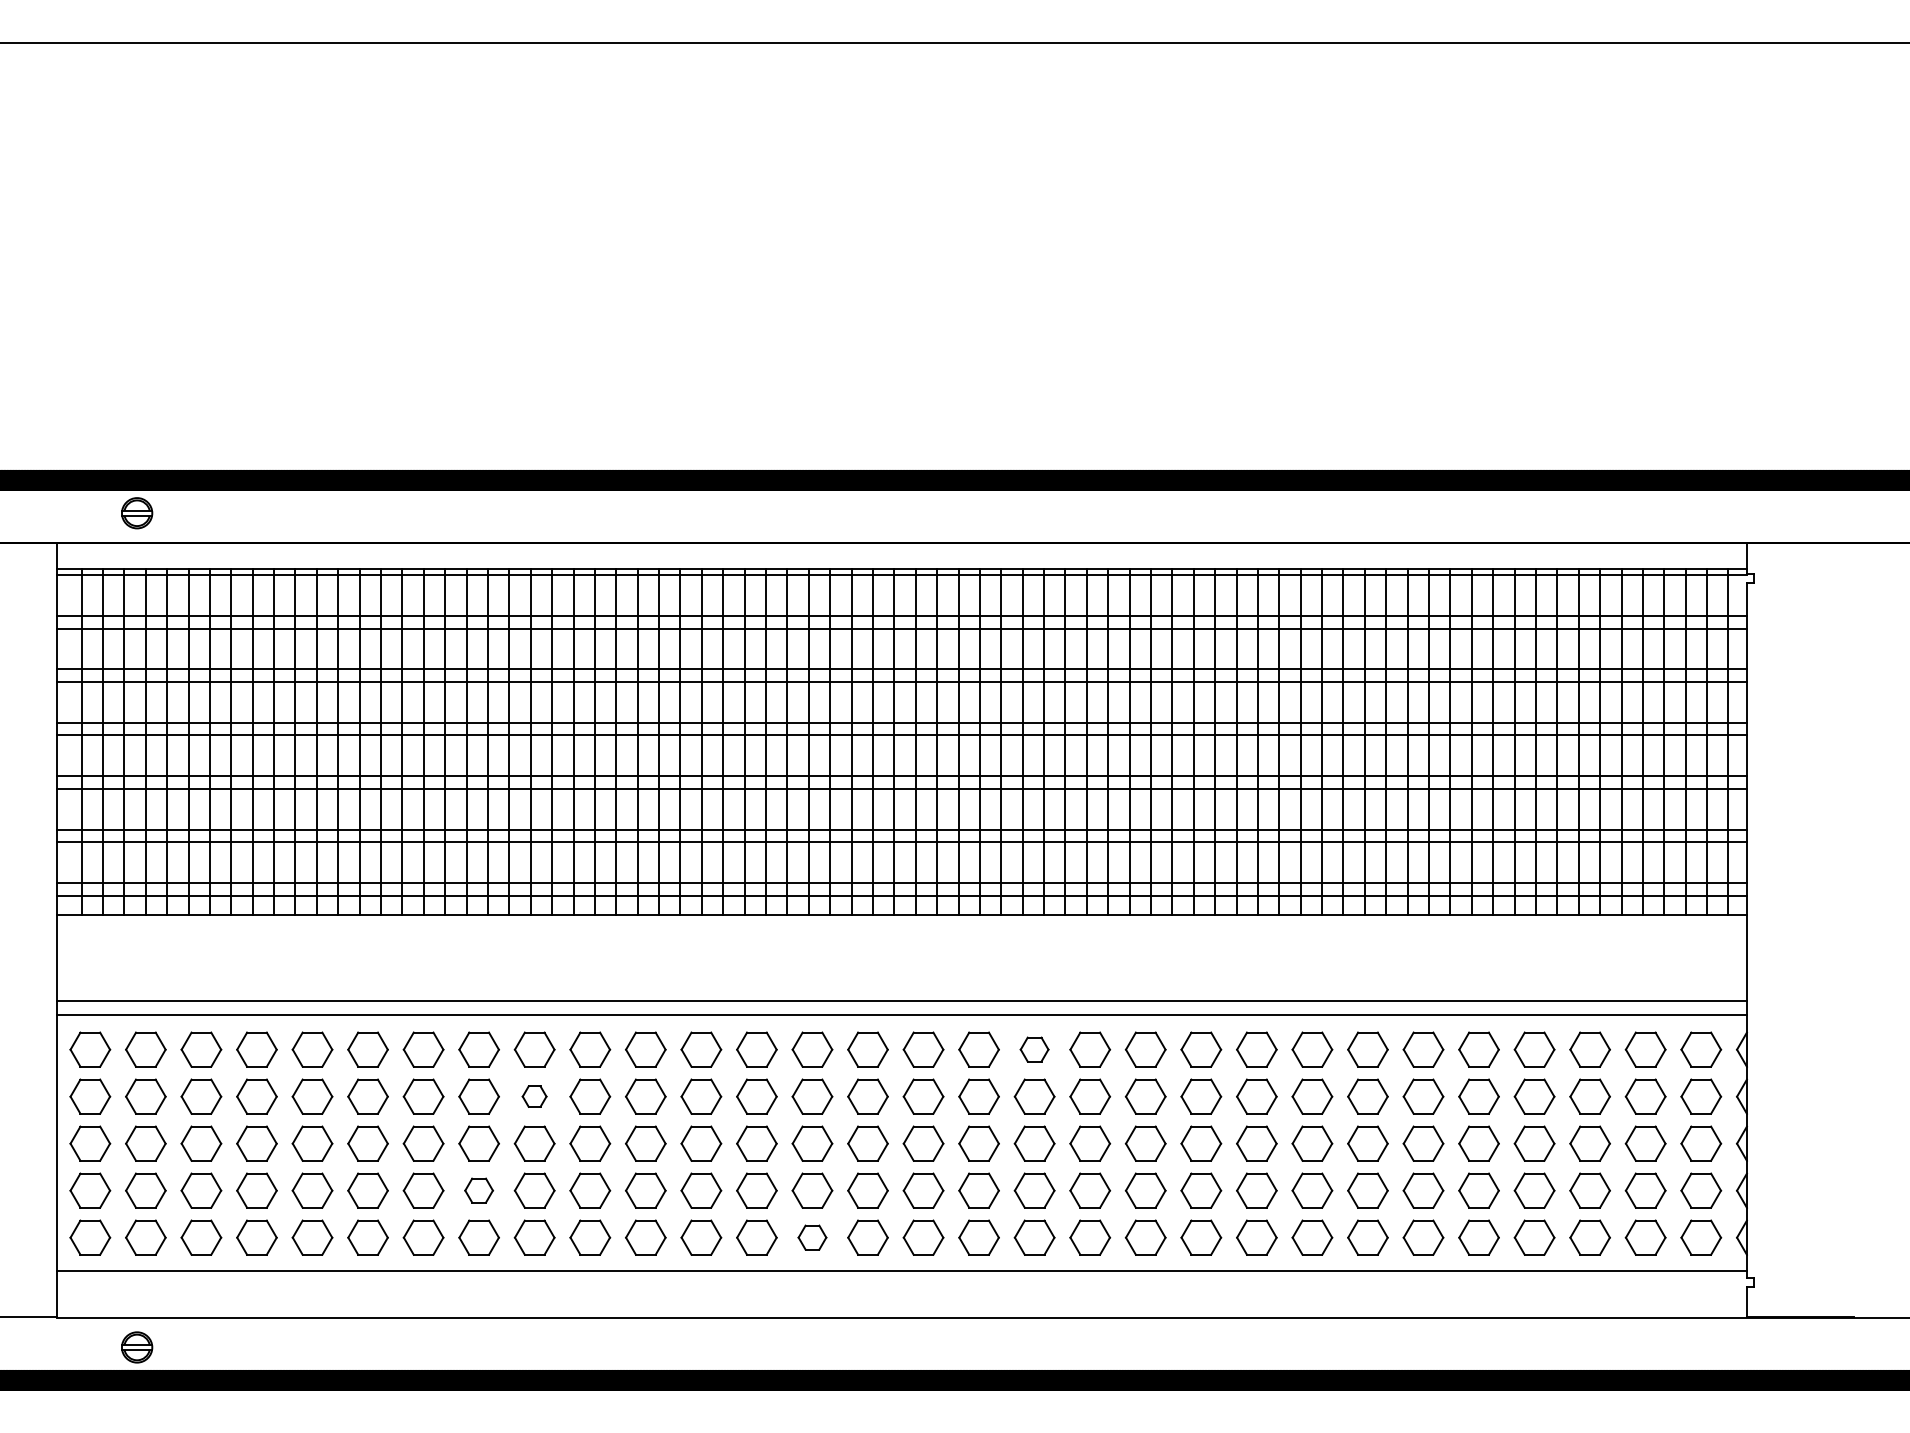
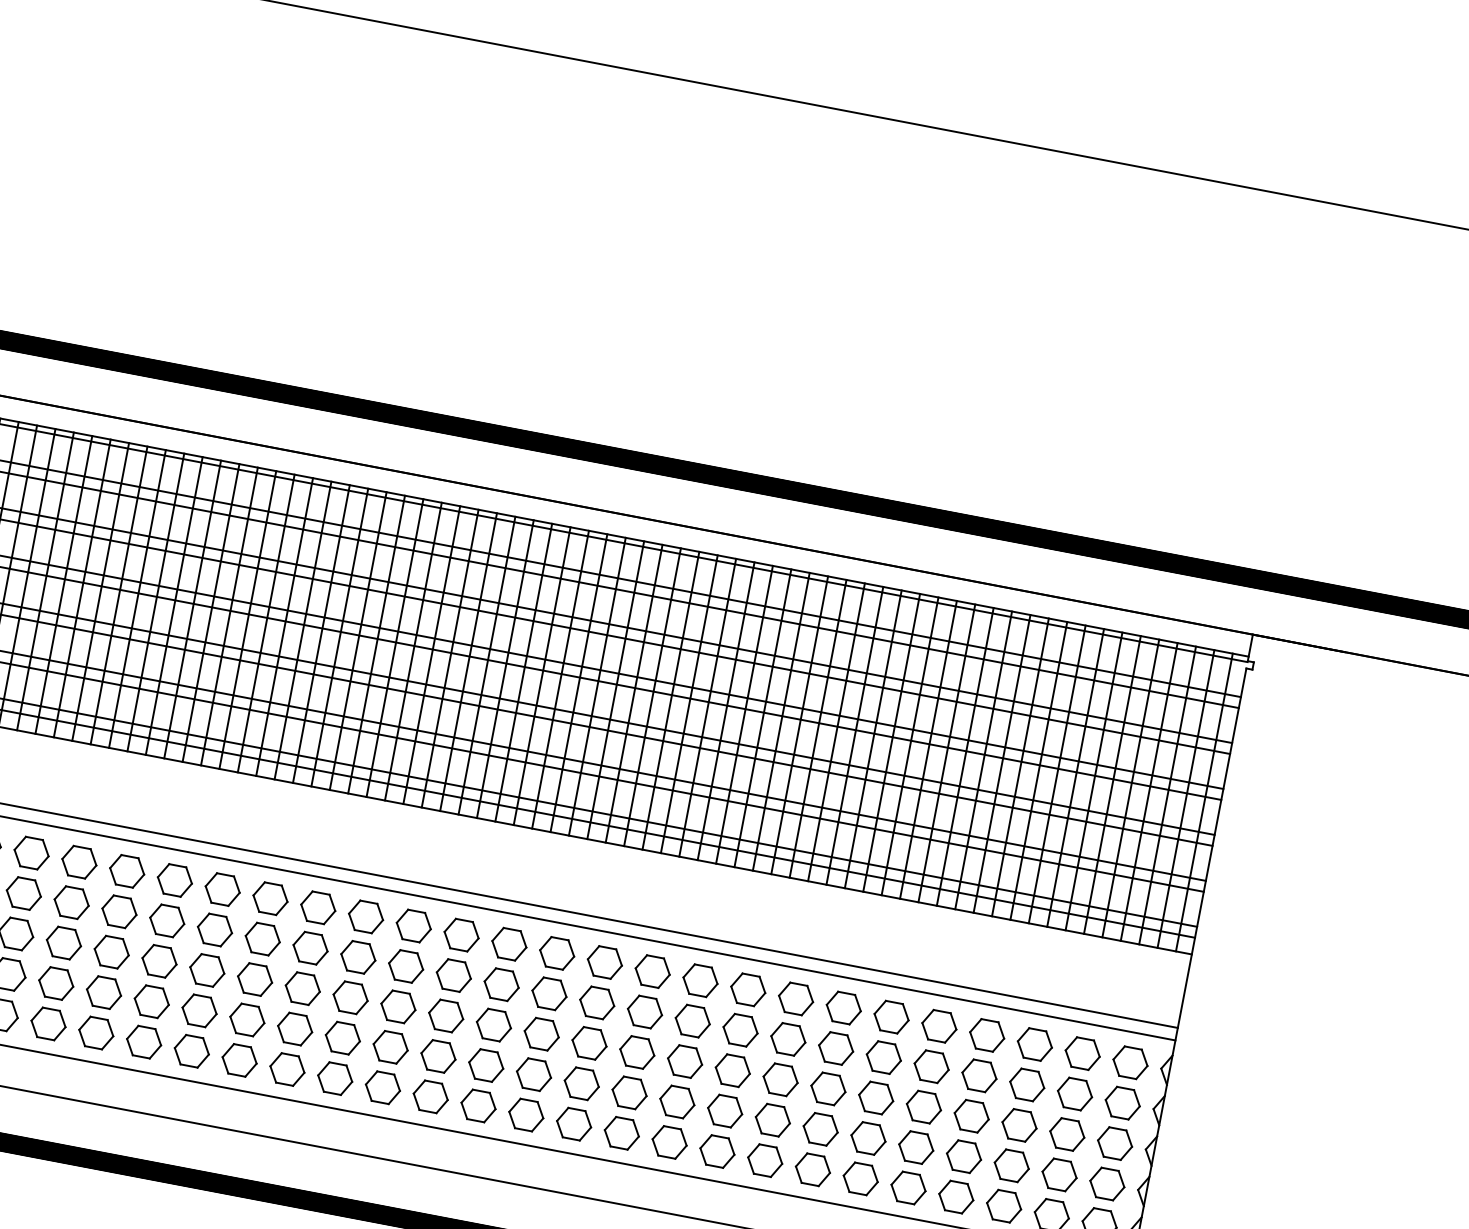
part: (1034, 1049) -> (557, 953), size x1.43
part: (534, 1096) -> (119, 911), size x1.67
part: (478, 1190) -> (55, 983), size x1.43
part: (812, 1237) -> (335, 1078), size x1.43

